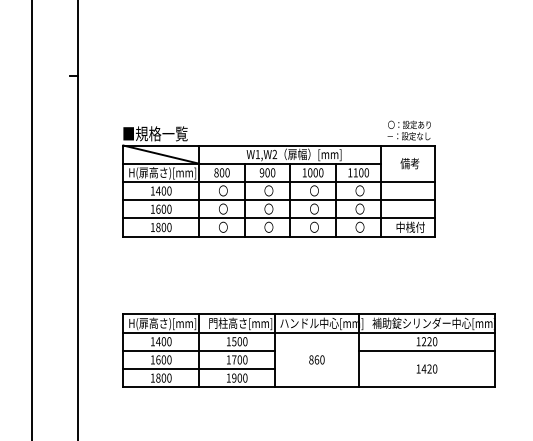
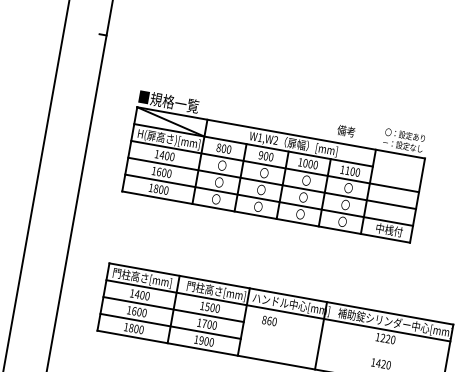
text: (409, 163) -> (345, 131), moved
text: (162, 323) -> (144, 278), H(扉高さ)[mm] -> 門柱高さ[mm]
line: (426, 350) -> (383, 346), removed
text: (316, 359) -> (269, 320), moved

